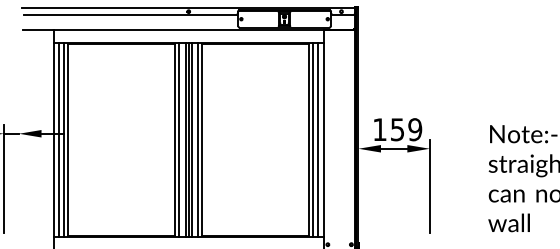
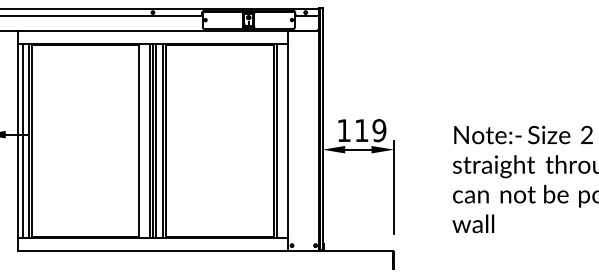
text: (397, 129) -> (361, 130), 159 -> 119
line: (179, 139) -> (143, 140), removed
line: (318, 139) -> (282, 140), removed

